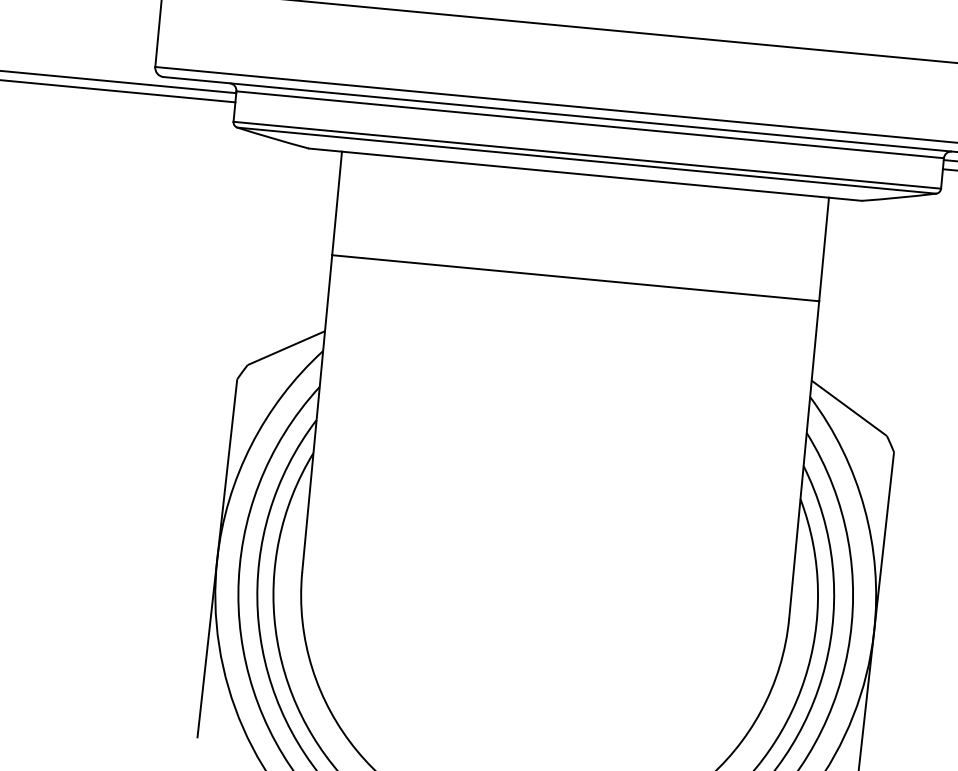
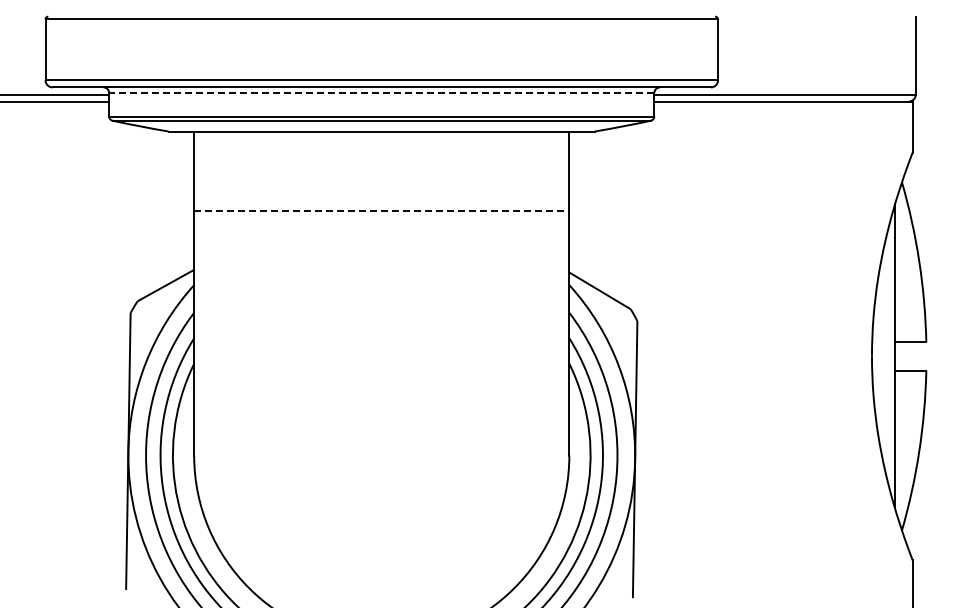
line: (589, 125) -> (381, 93), solid -> dashed
line: (575, 278) -> (381, 211), solid -> dashed

